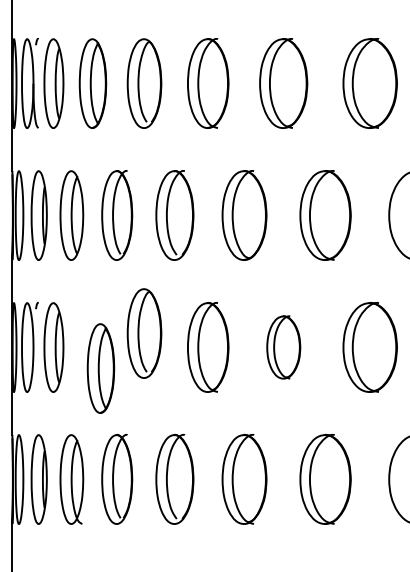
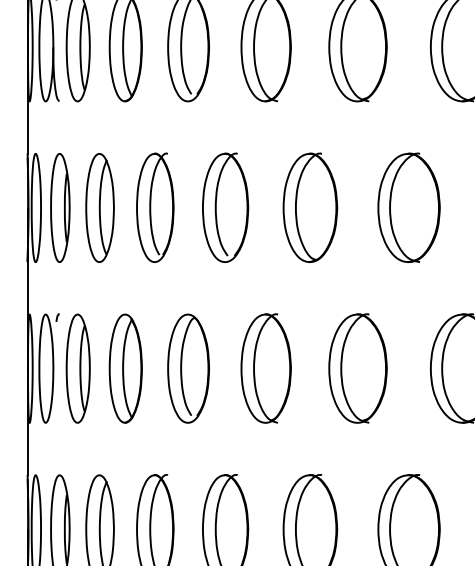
part: (144, 333) -> (188, 368), moved
part: (283, 347) -> (357, 368), size x1.43
part: (100, 368) -> (125, 368), moved

